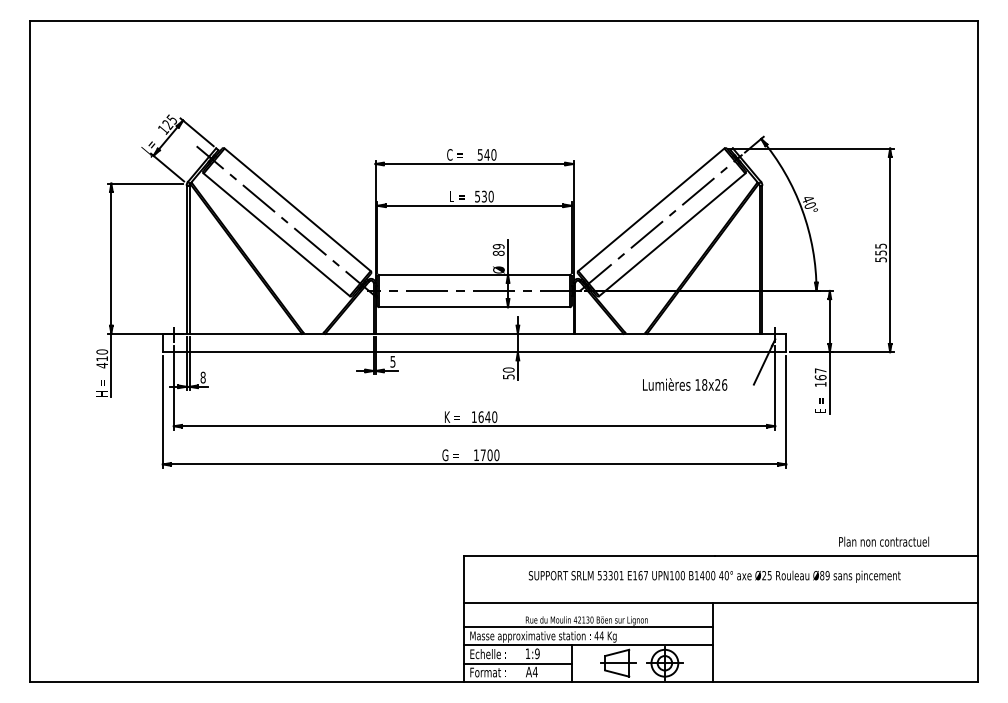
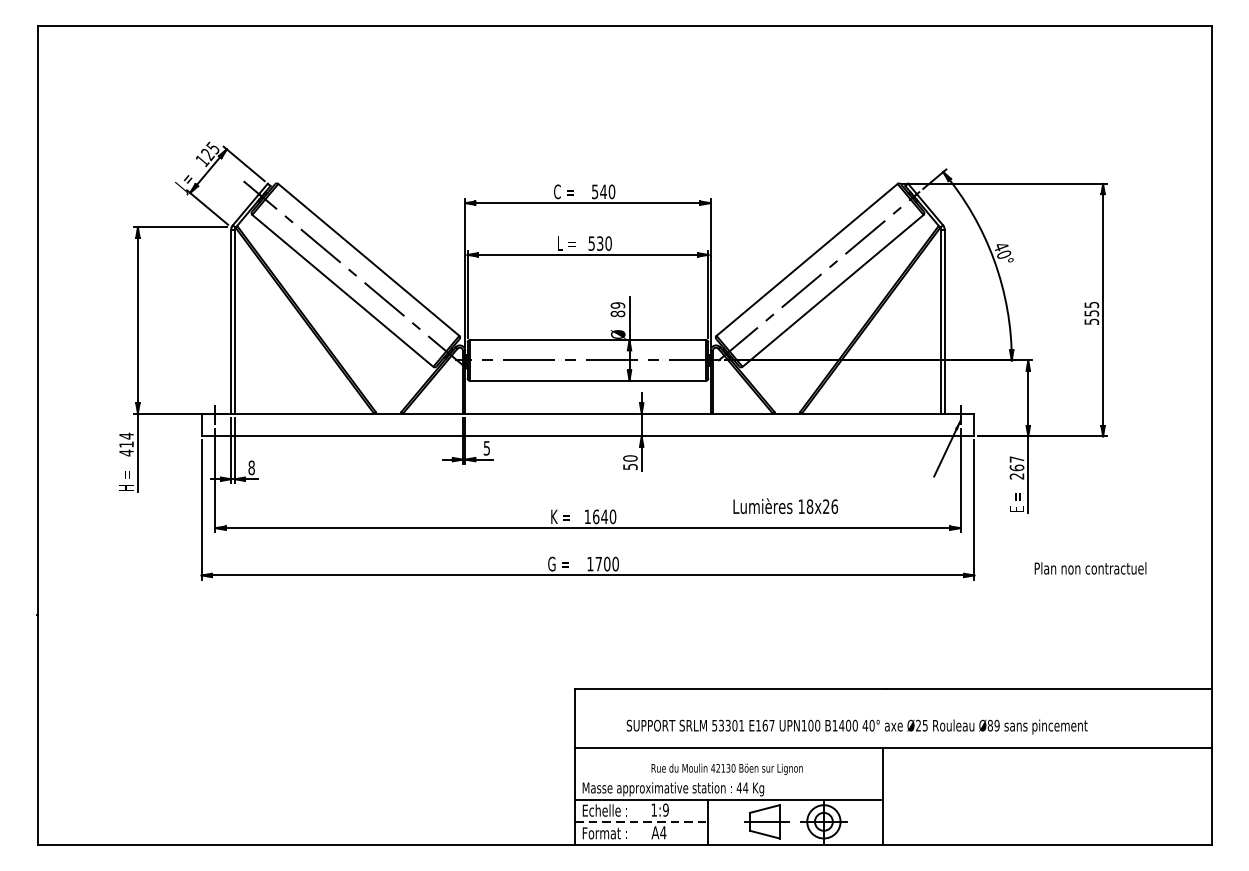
text: (102, 351) -> (126, 435), 410 -> 414
text: (685, 384) -> (786, 506), moved
text: (820, 384) -> (1016, 476), 167 -> 267
text: (884, 541) -> (1091, 568), moved
text: (714, 576) -> (856, 726), moved
line: (588, 627) -> (729, 777), removed
line: (517, 663) -> (641, 822), solid -> dashed

